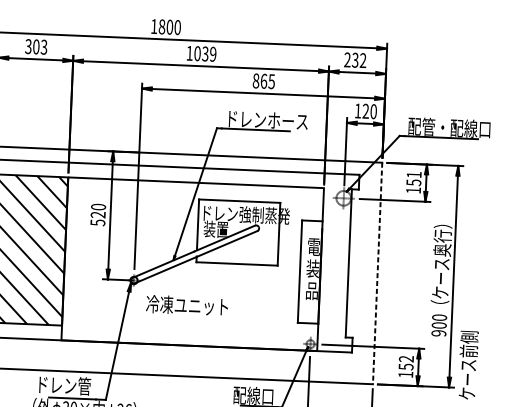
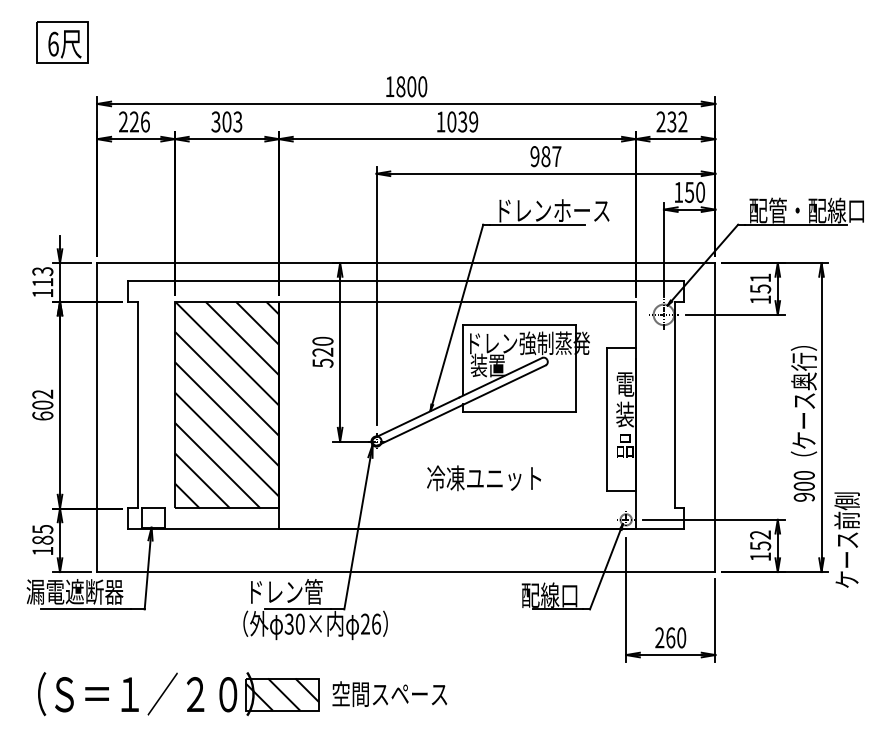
text: (263, 81) -> (545, 156), 865 -> 987
text: (365, 111) -> (689, 192), 120 -> 150
line: (377, 273) -> (715, 417), dashed -> solid
text: (186, 305) -> (483, 478), moved

